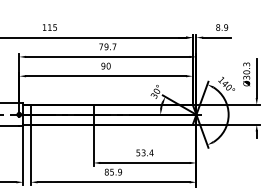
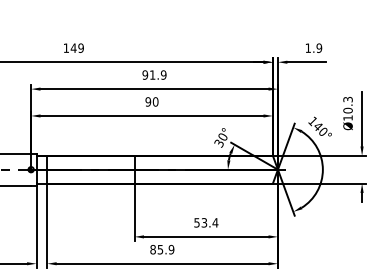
text: (51, 27) -> (76, 47), 115 -> 149
text: (218, 27) -> (308, 47), 8.9 -> 1.9
text: (107, 46) -> (154, 74), 79.7 -> 91.9
text: (246, 77) -> (347, 117), Ø30.3 -> Ø10.3

